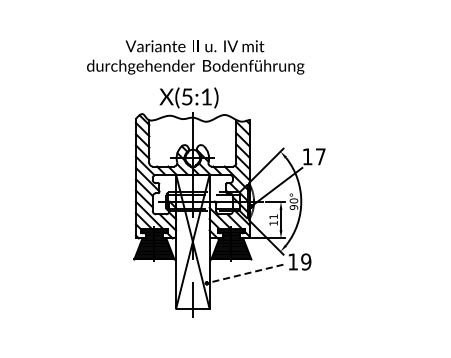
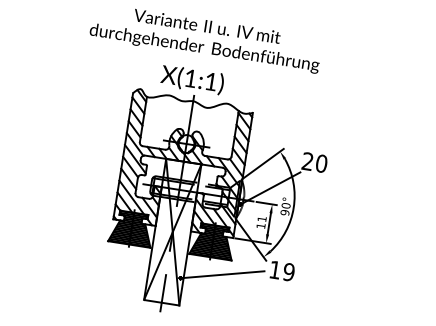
text: (187, 96) -> (191, 78), X(5:1) -> X(1:1)
text: (313, 156) -> (314, 162), 17 -> 20
line: (244, 274) -> (221, 275), dashed -> solid

